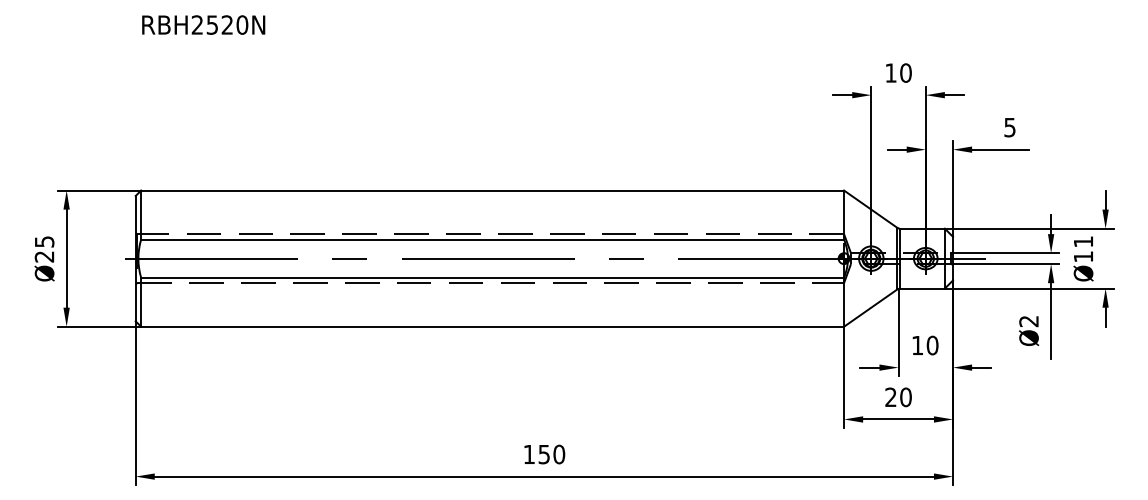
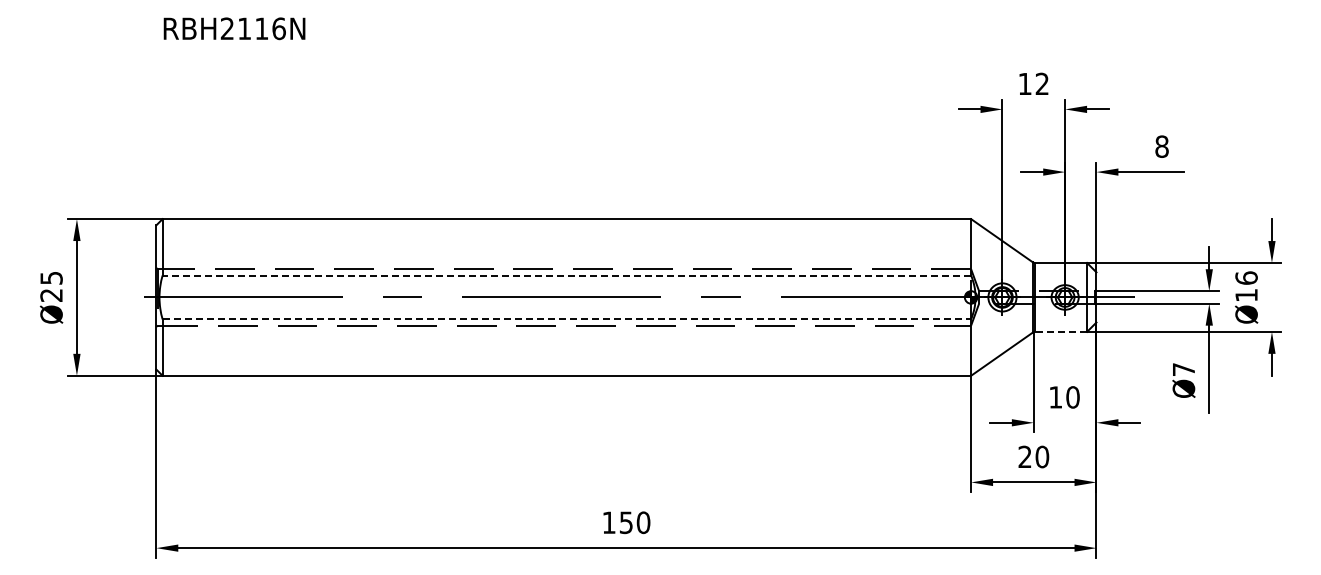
text: (227, 24) -> (261, 28), RBH2520N -> RBH2116N
text: (906, 72) -> (1042, 83), 10 -> 12
text: (1009, 127) -> (1161, 146), 5 -> 8
line: (492, 239) -> (566, 275), solid -> dashed
text: (1083, 241) -> (1246, 277), Ø11 -> Ø16
line: (493, 277) -> (567, 319), solid -> dashed
line: (922, 288) -> (1061, 331), solid -> dashed
text: (1028, 321) -> (1183, 369), Ø2 -> Ø7

